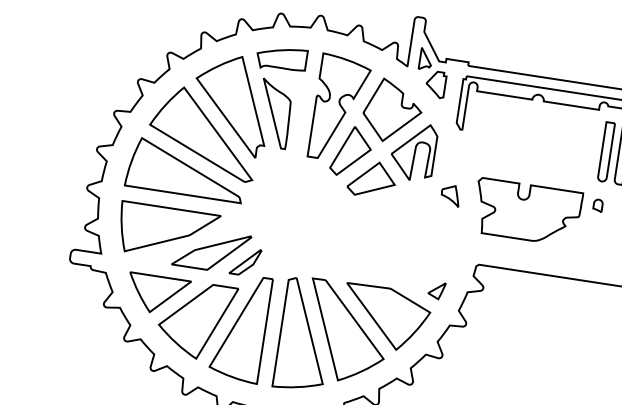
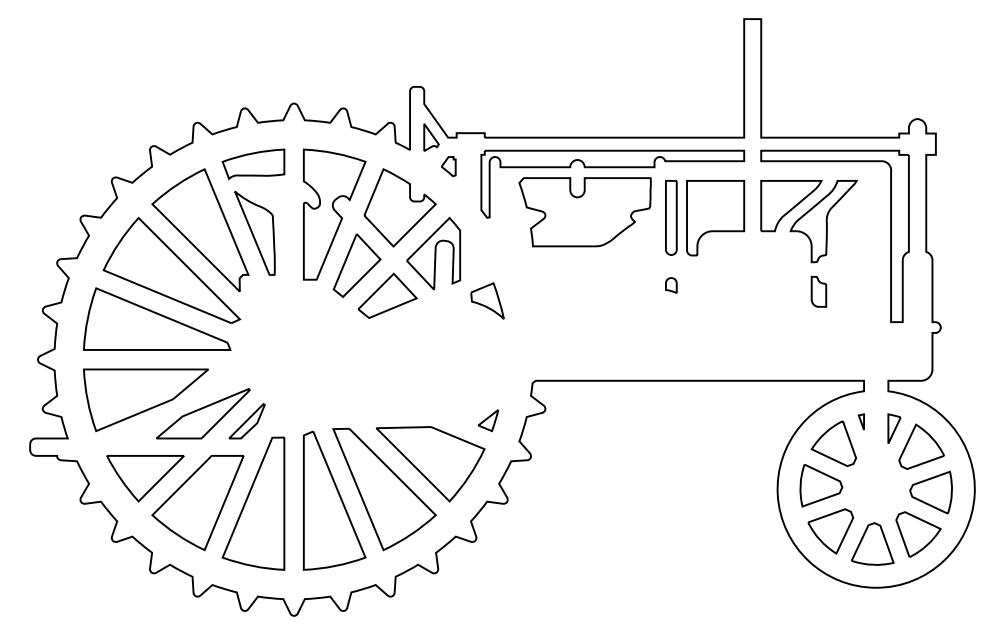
part: (435, 84) -> (448, 166), size x0.6
part: (450, 195) -> (487, 300), size x1.4
part: (526, 212) -> (584, 212), moved

